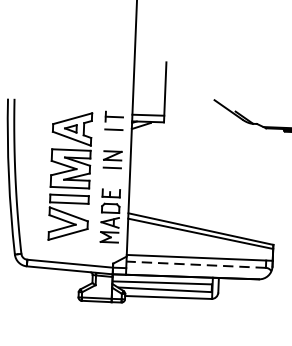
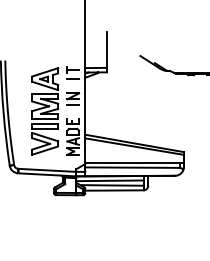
line: (194, 264) -> (131, 167), dashed -> solid

